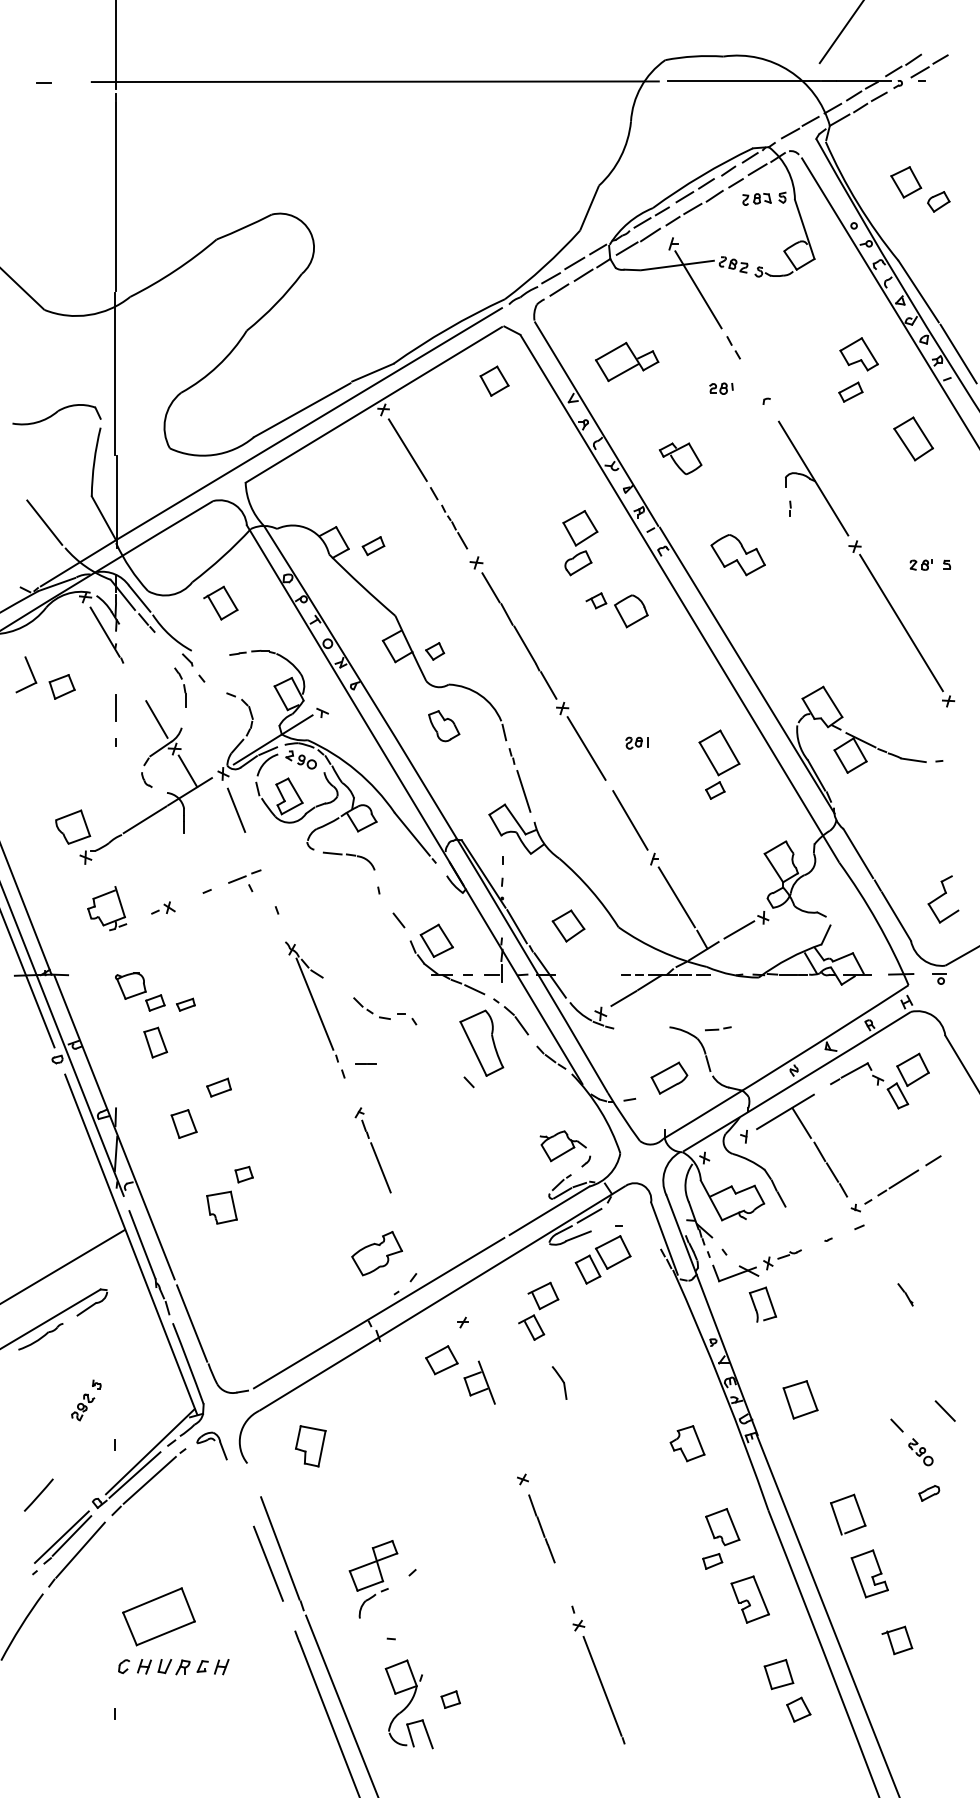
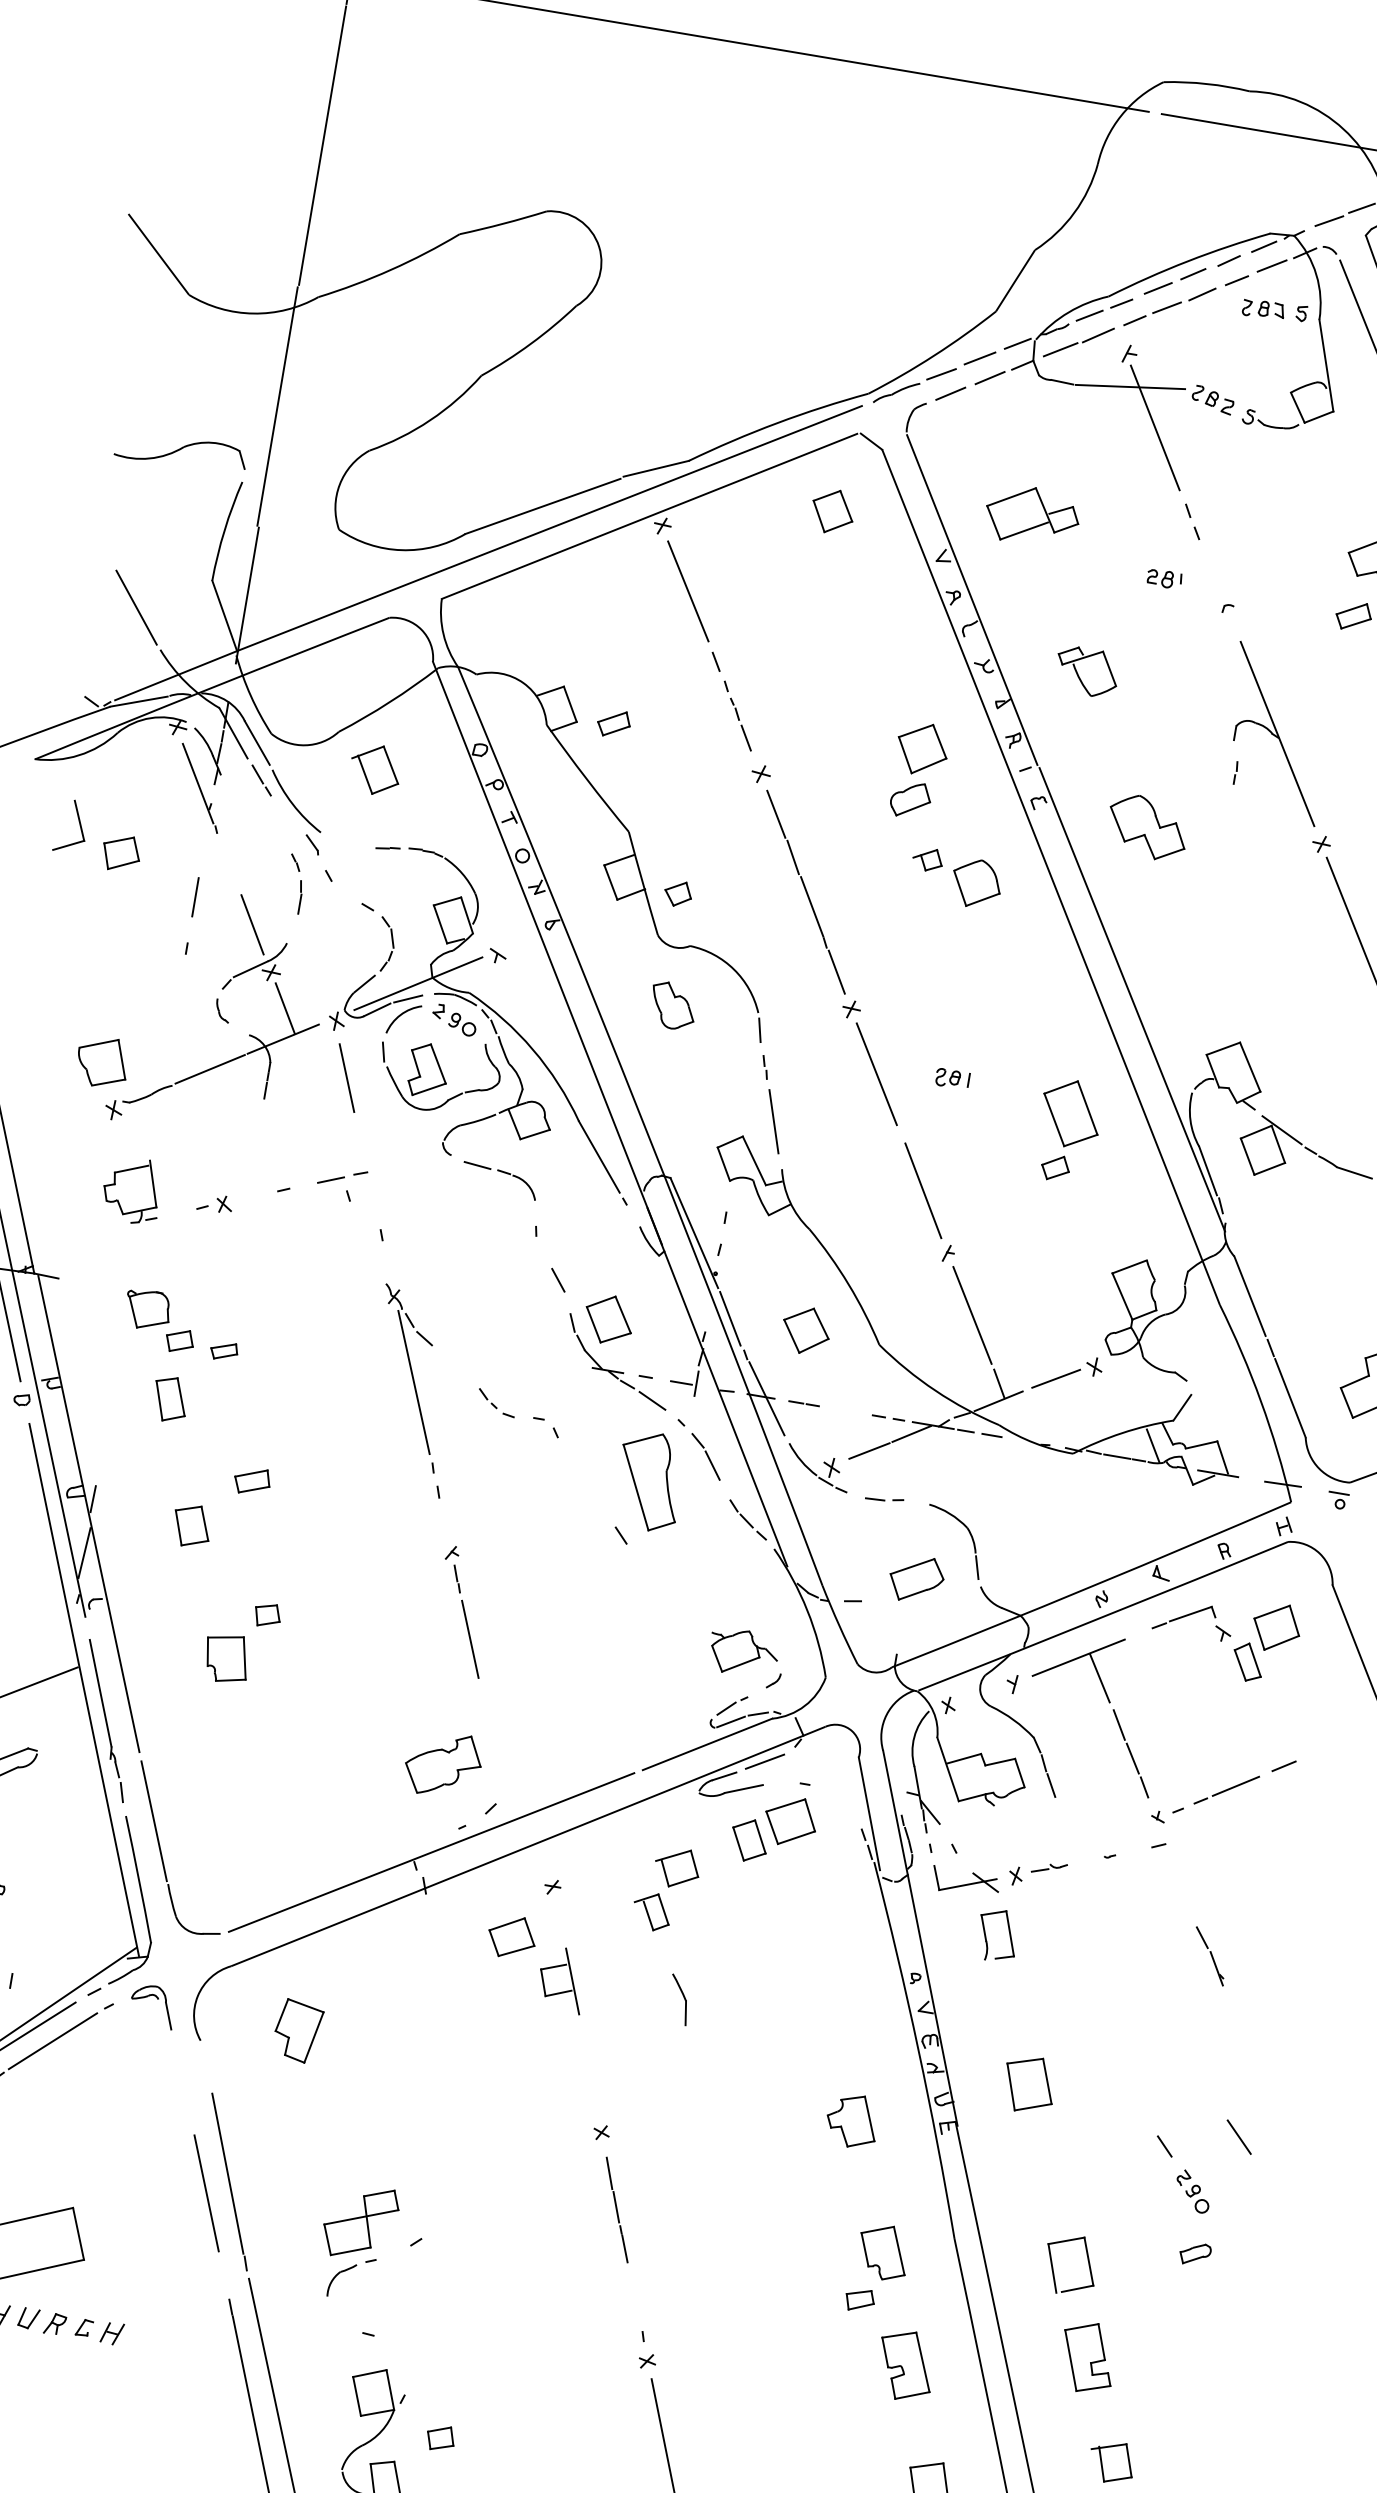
part: (371, 1008) -> (496, 1402), size x0.71
part: (718, 1028) -> (884, 1498), moved
line: (365, 1063) -> (802, 1403), moved
part: (905, 1294) -> (1209, 1955), size x1.67

